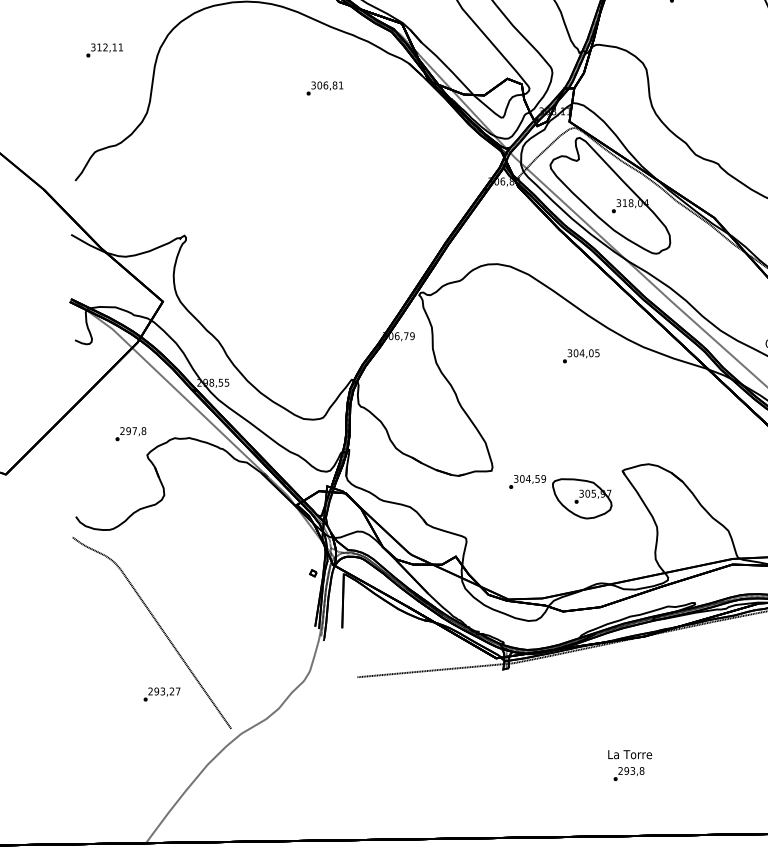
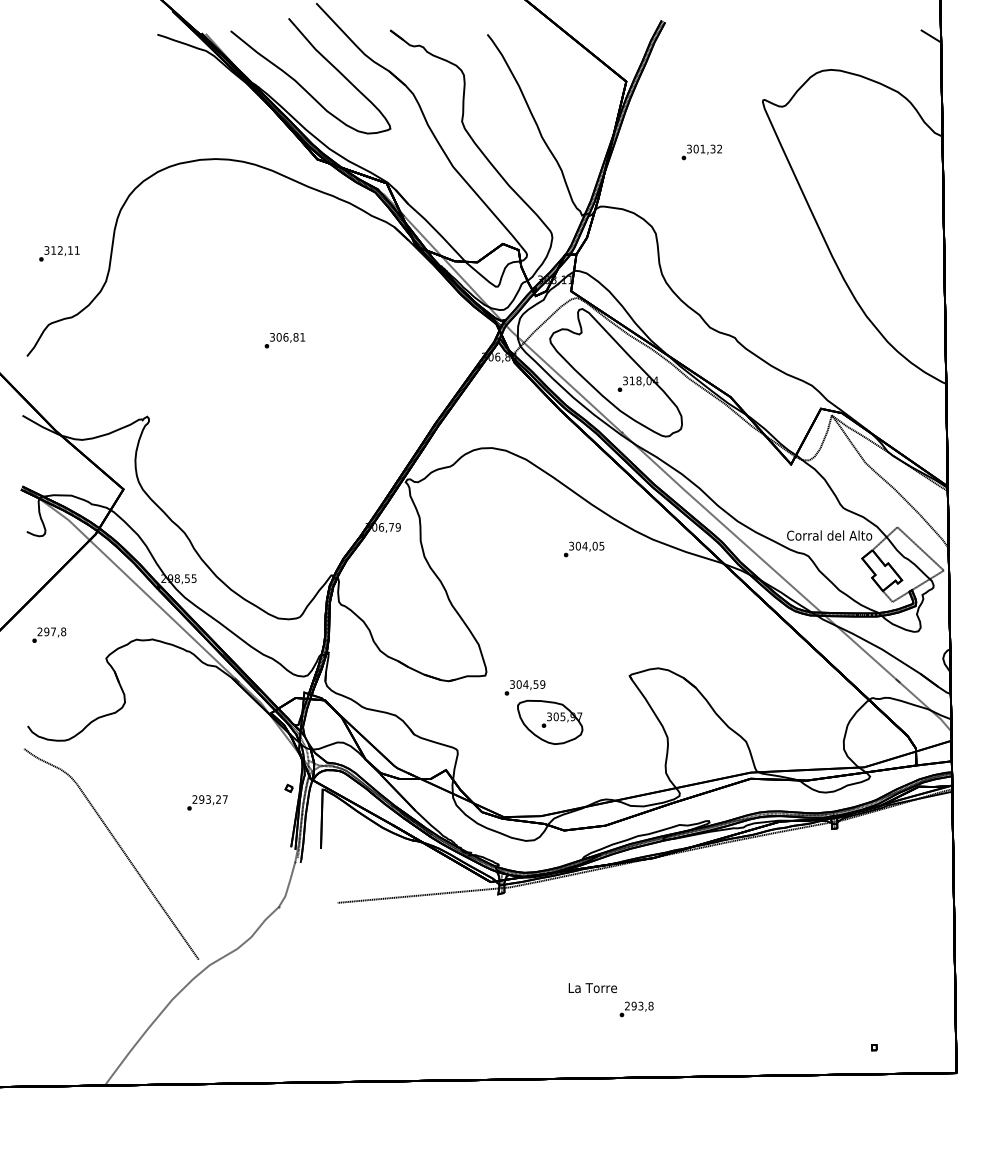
text: (104, 50) -> (59, 253), moved
text: (324, 88) -> (284, 340), moved
text: (131, 433) -> (49, 634), moved
part: (582, 497) -> (550, 721), moved
text: (161, 694) -> (207, 802), moved
text: (629, 755) -> (592, 988), moved

